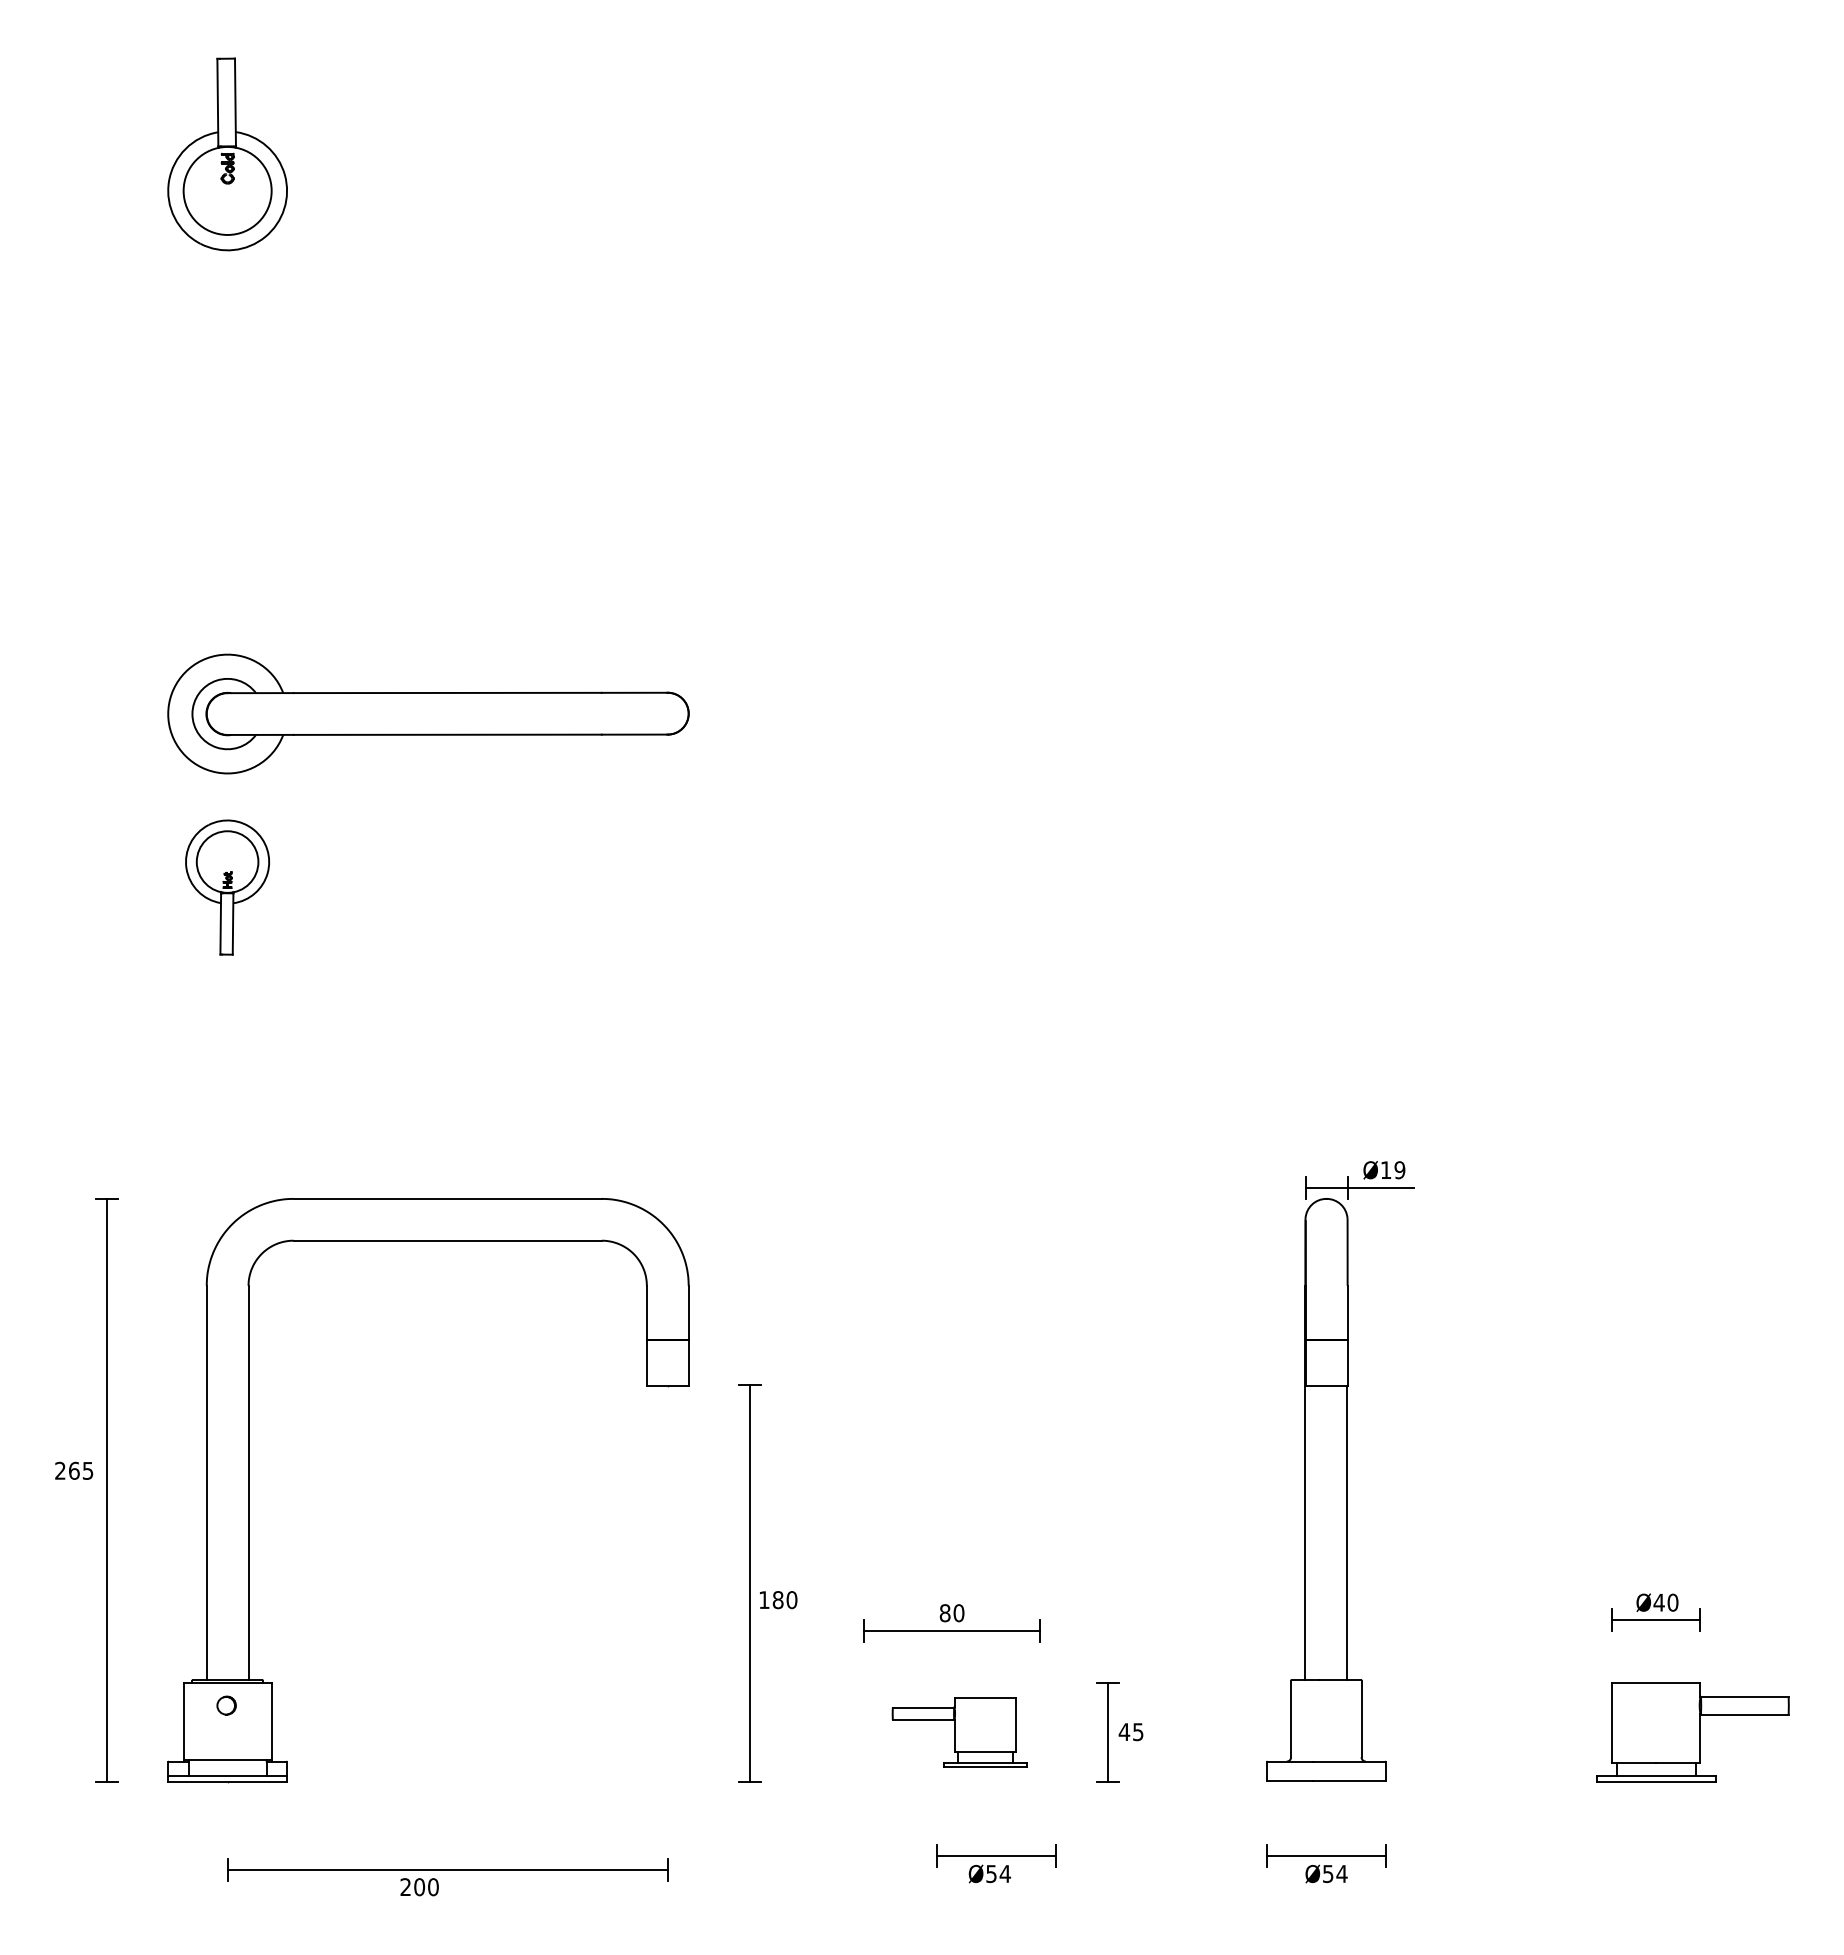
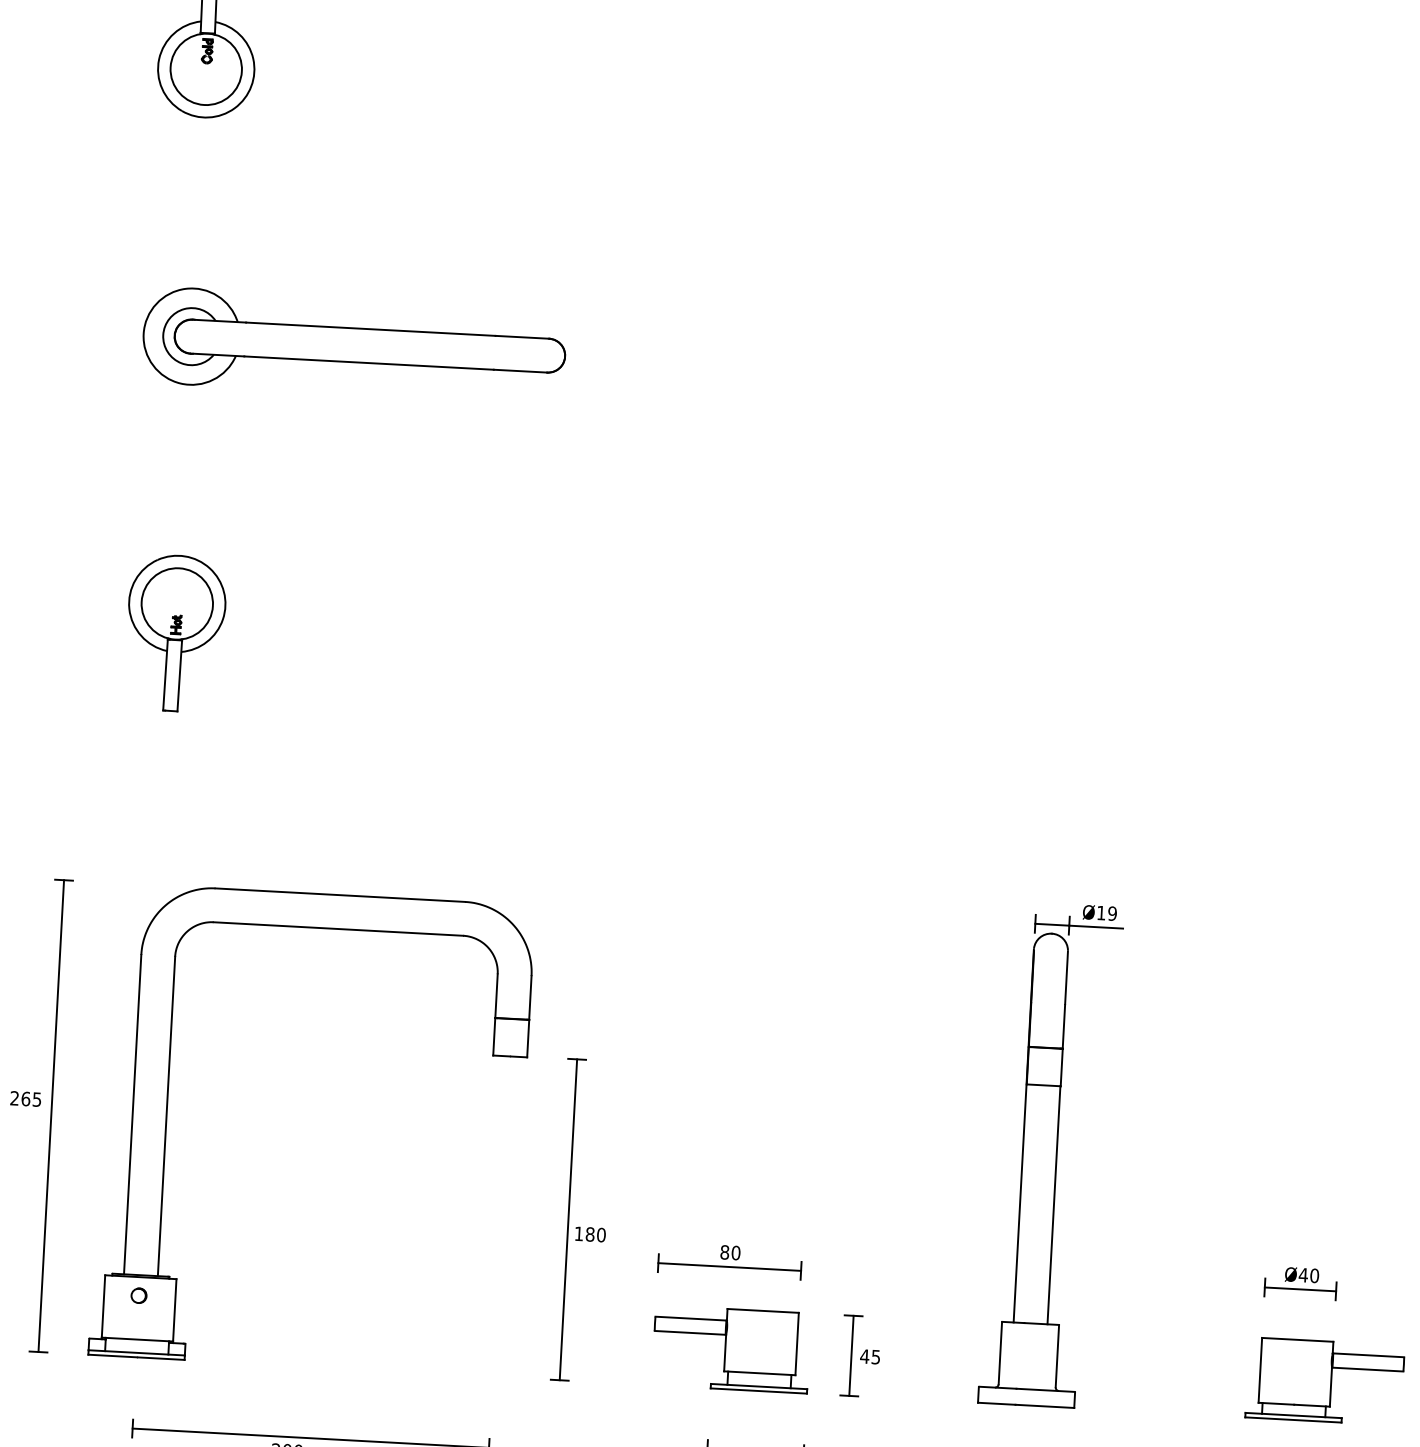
part: (428, 713) -> (354, 345), moved
part: (227, 887) -> (175, 633), size x1.43
part: (959, 1732) -> (731, 1349), size x1.43

